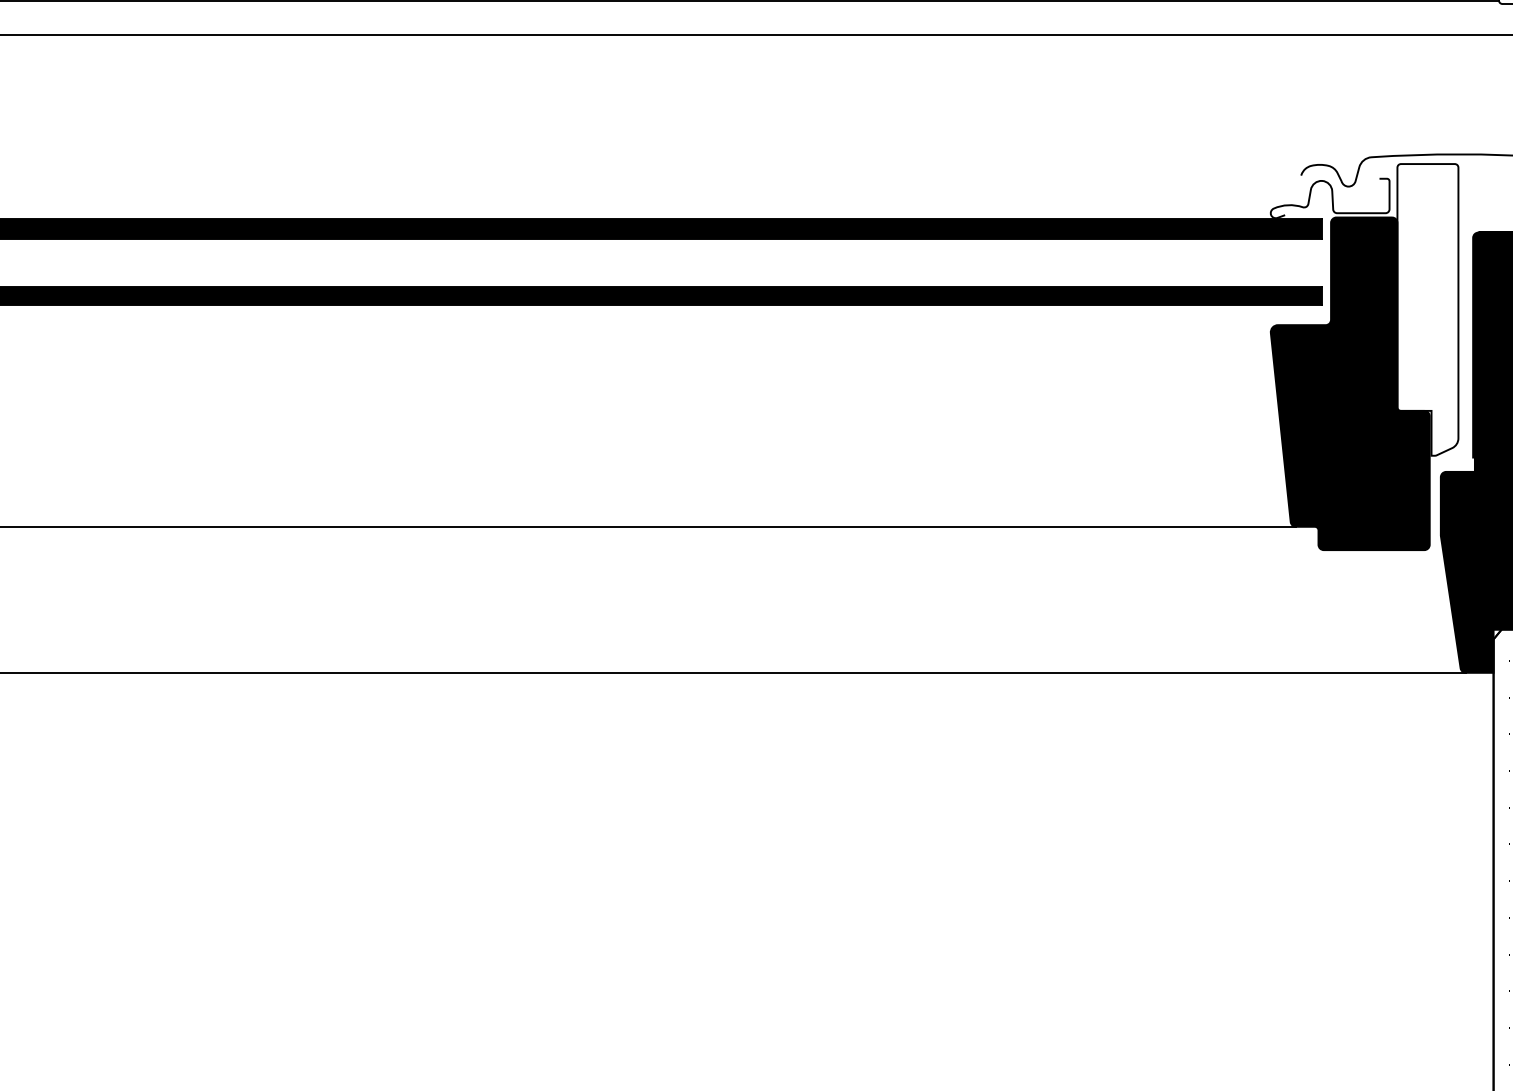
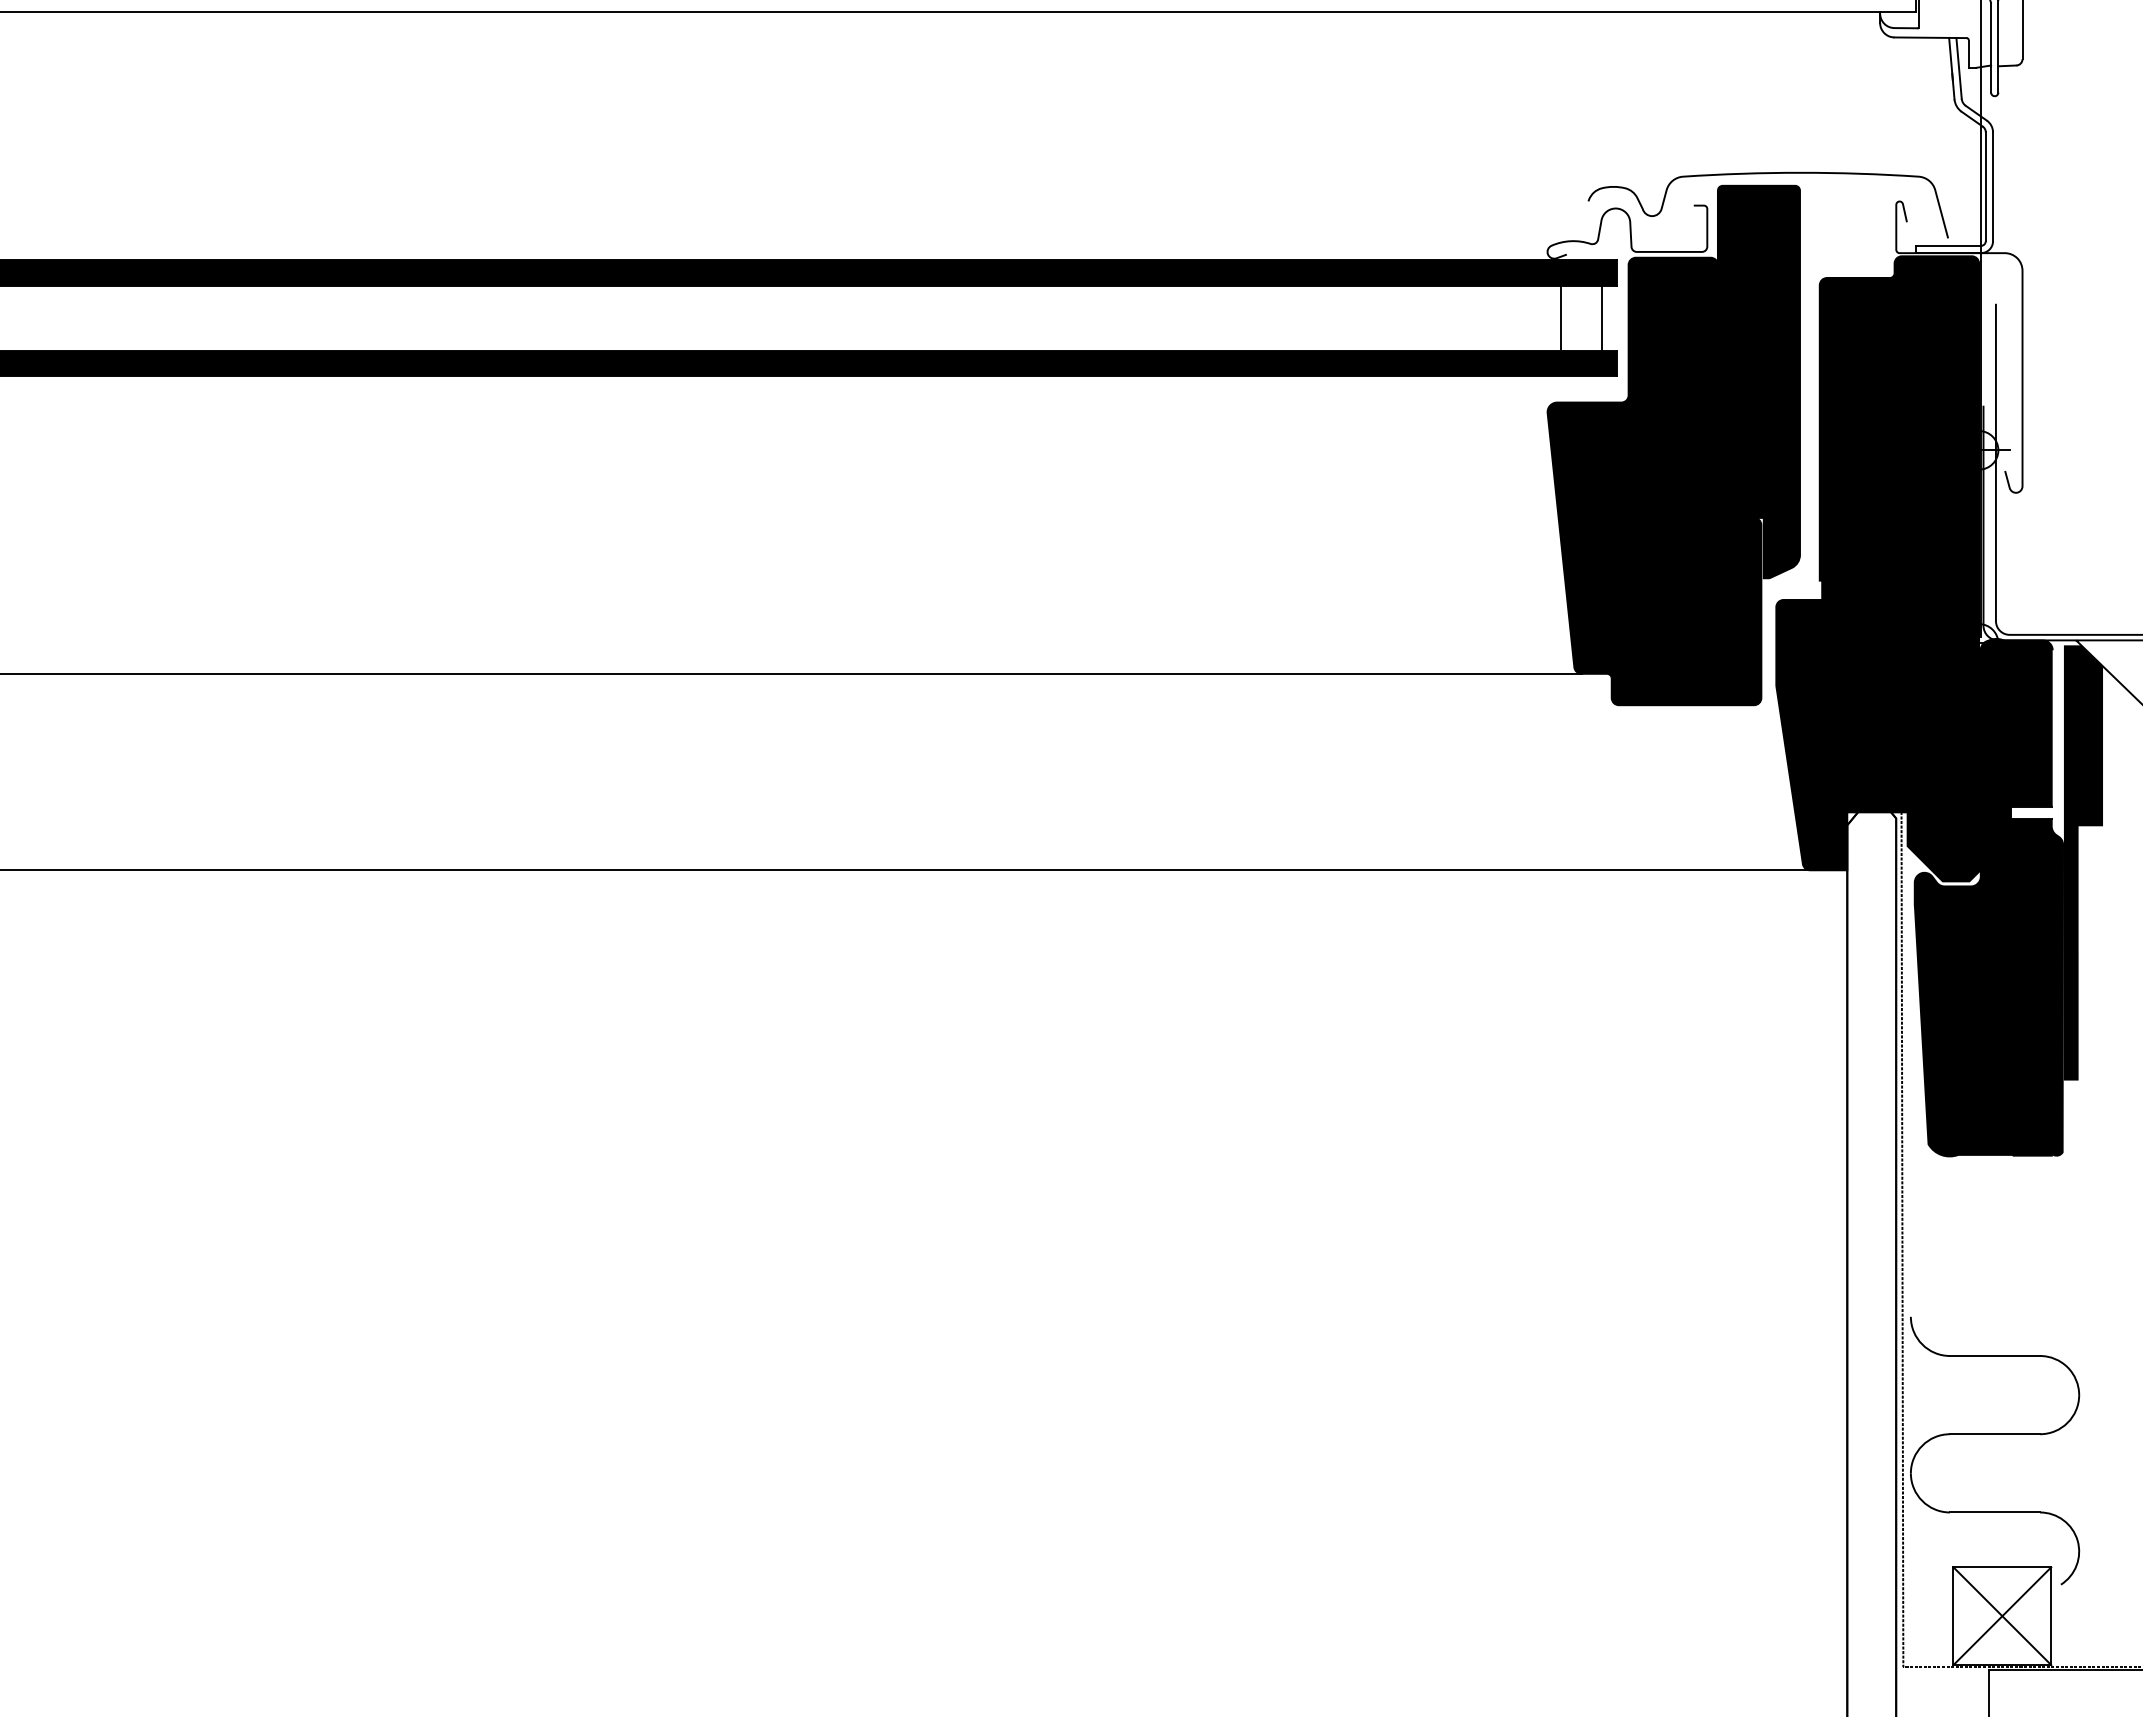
line: (1281, 262) -> (1561, 318), added
line: (1310, 262) -> (1601, 318), added
fill: (1427, 309) -> (1758, 381), added

